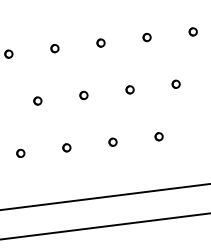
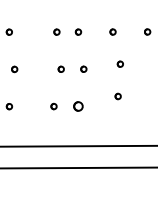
part: (54, 47) -> (56, 31), moved
part: (174, 83) -> (119, 63), moved
part: (129, 88) -> (83, 68), moved
part: (37, 101) -> (14, 69), moved
part: (158, 136) -> (117, 96), moved
part: (112, 142) -> (78, 106), size x1.6
part: (66, 147) -> (53, 106), moved

